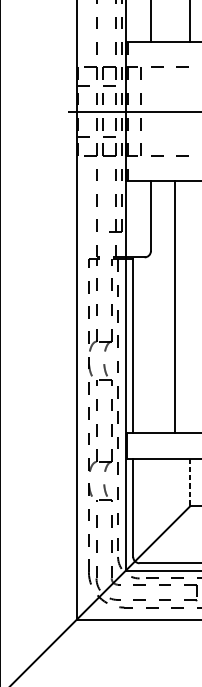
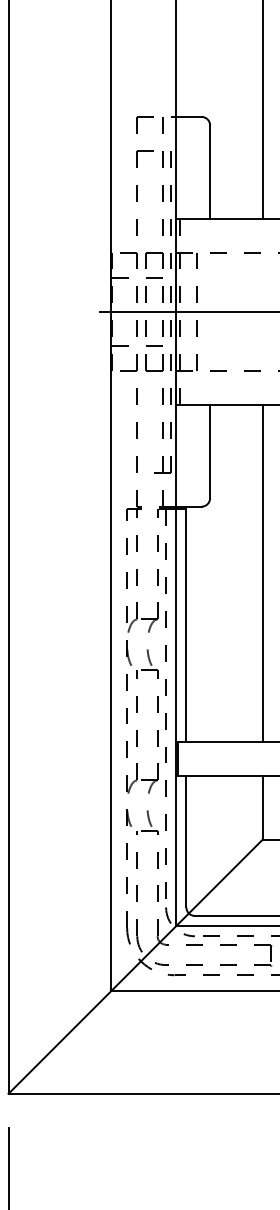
line: (174, 307) -> (262, 573), moved
line: (190, 482) -> (262, 807), dashed -> solid

